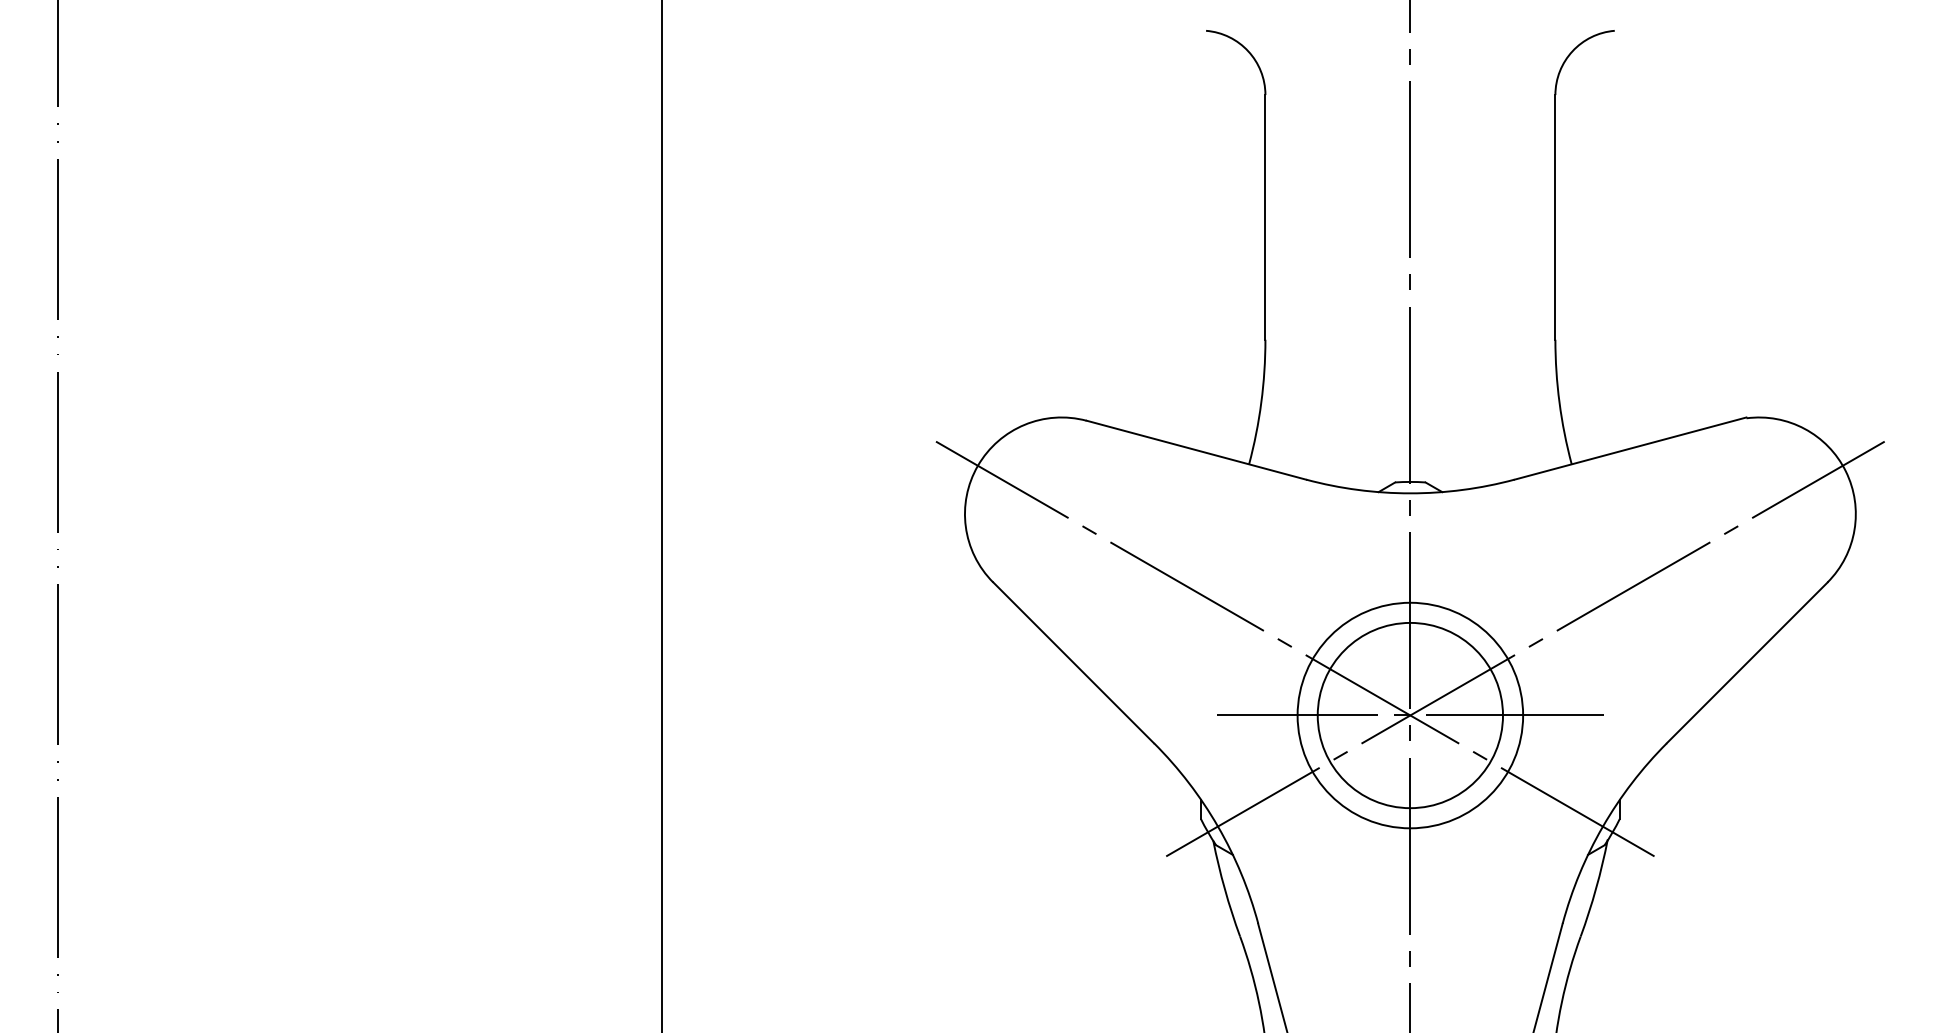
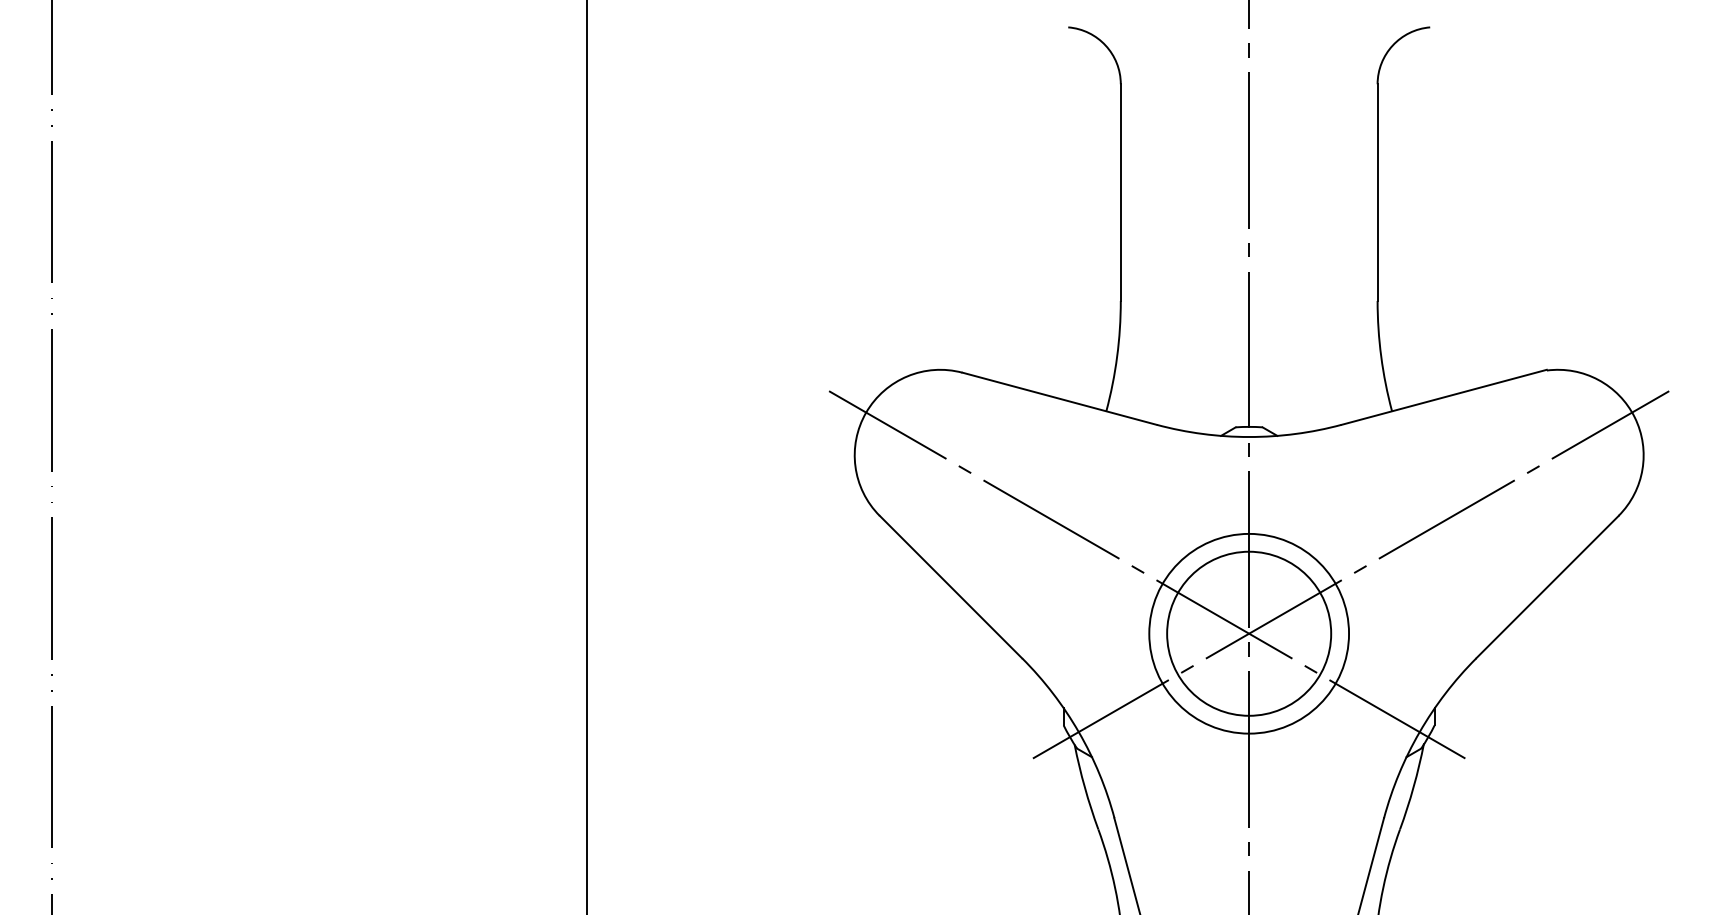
line: (1410, 715) -> (1249, 633), removed

